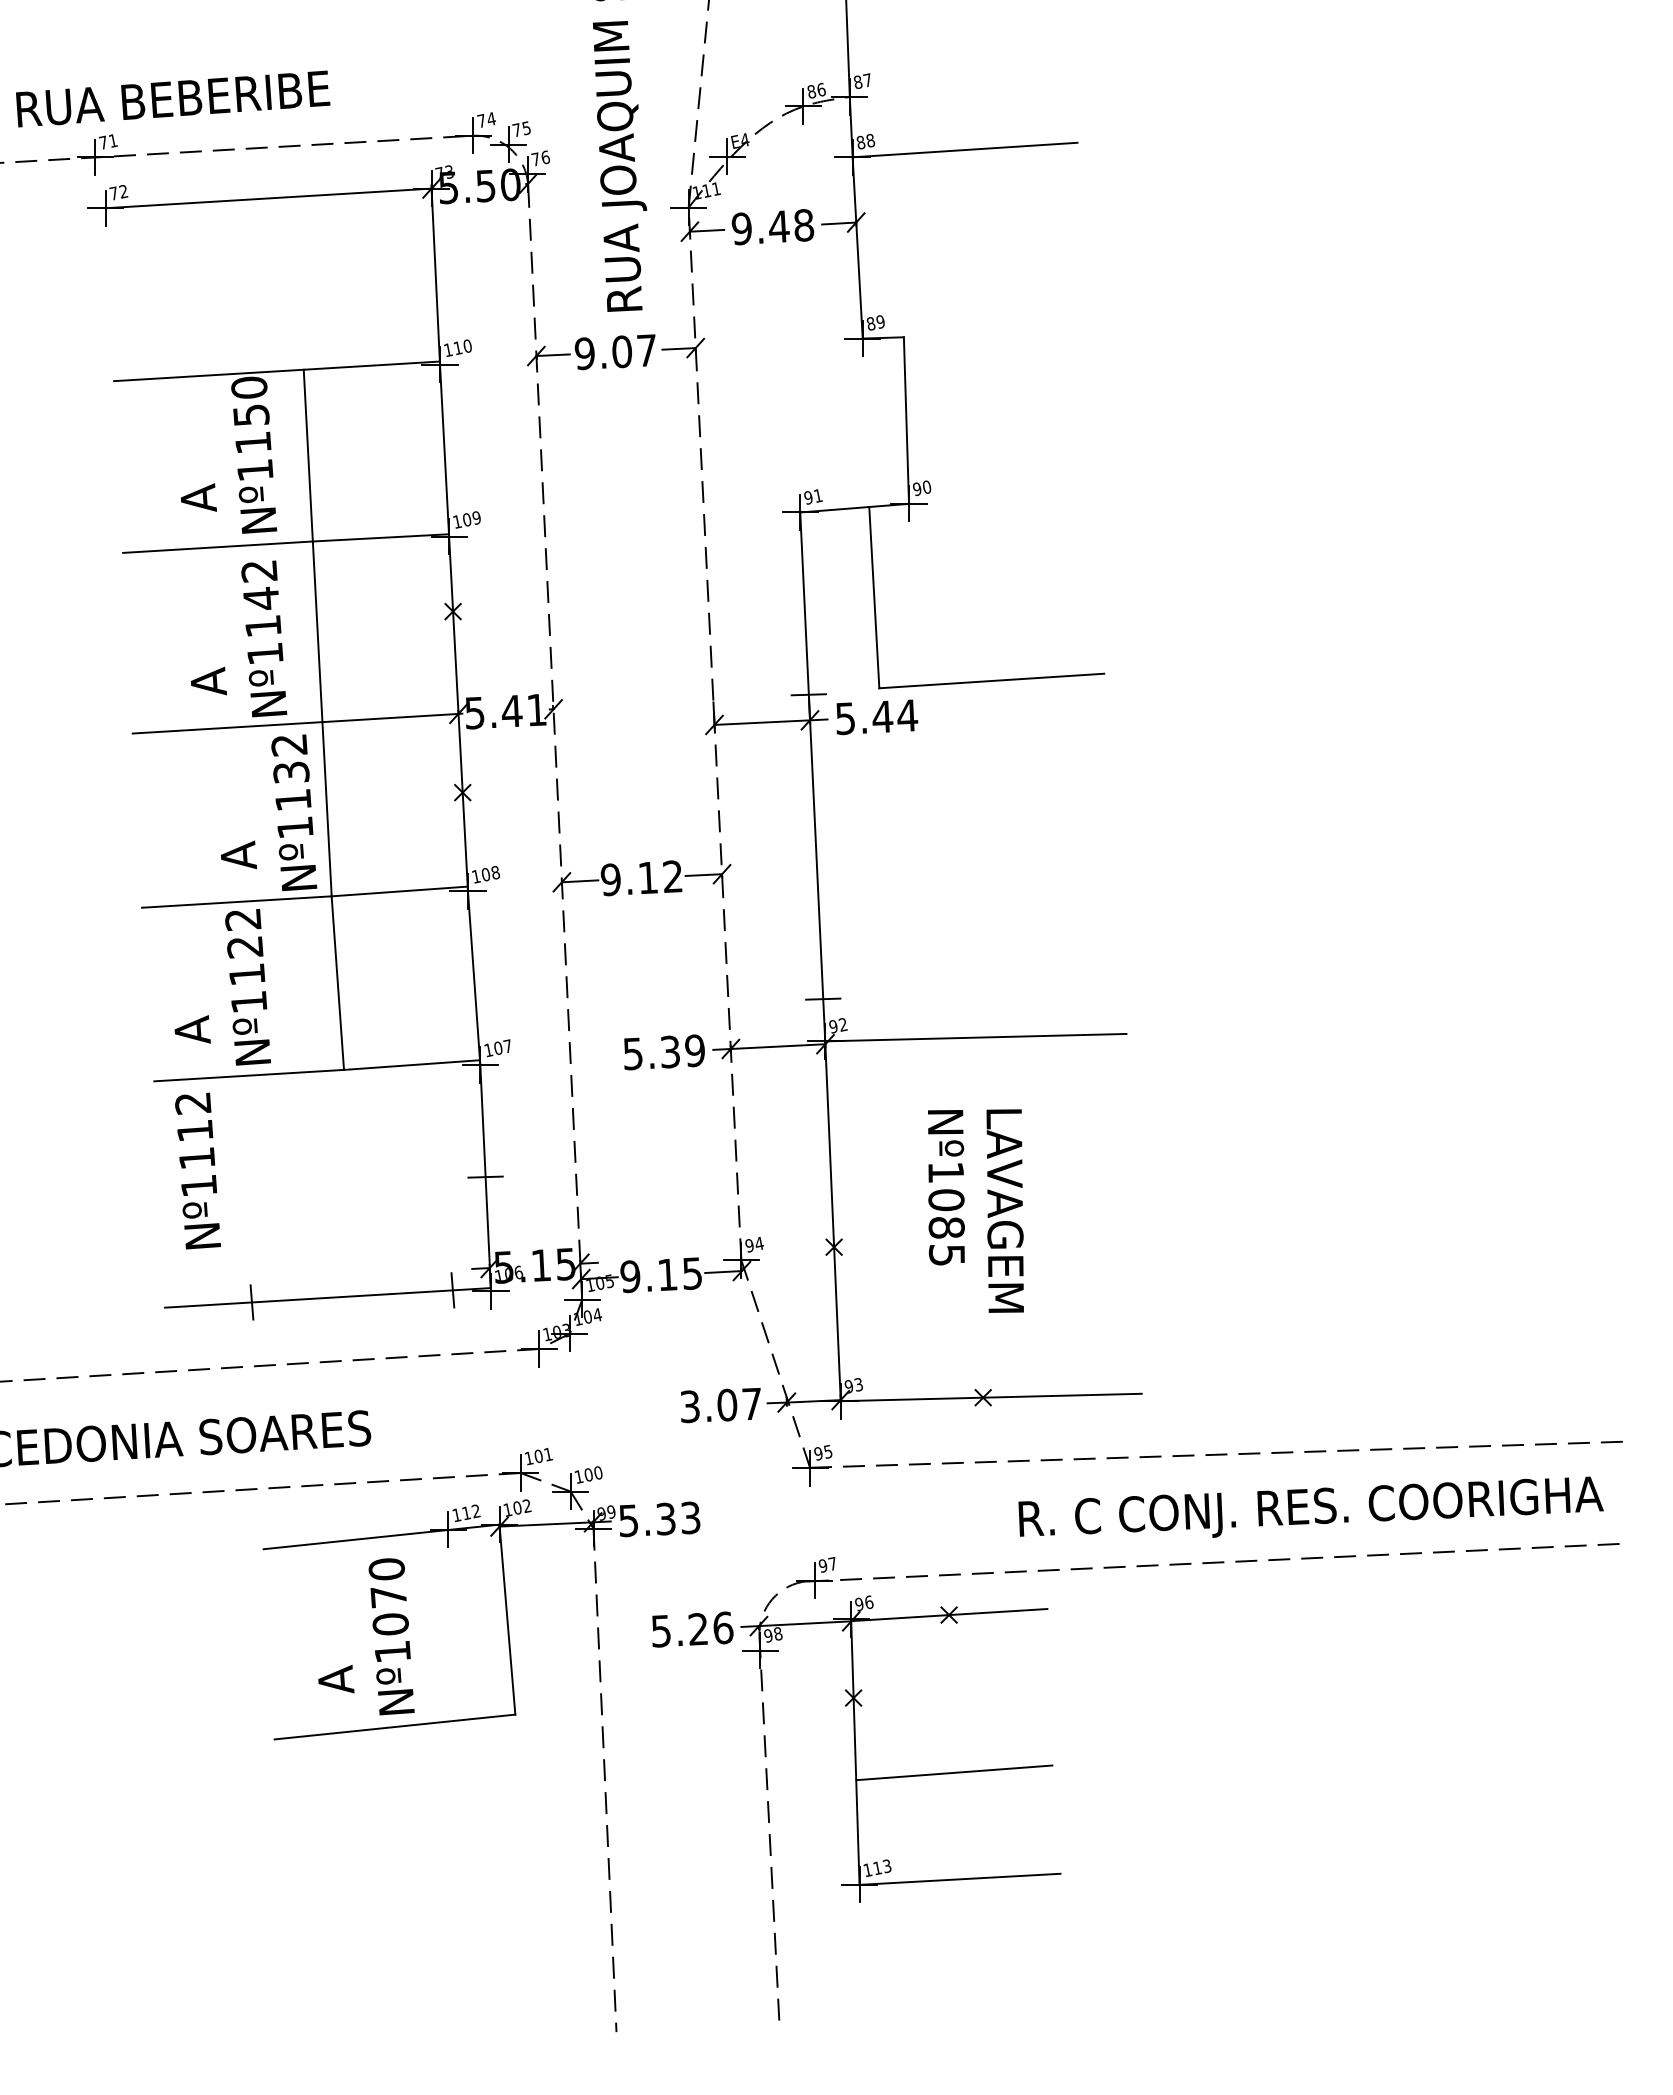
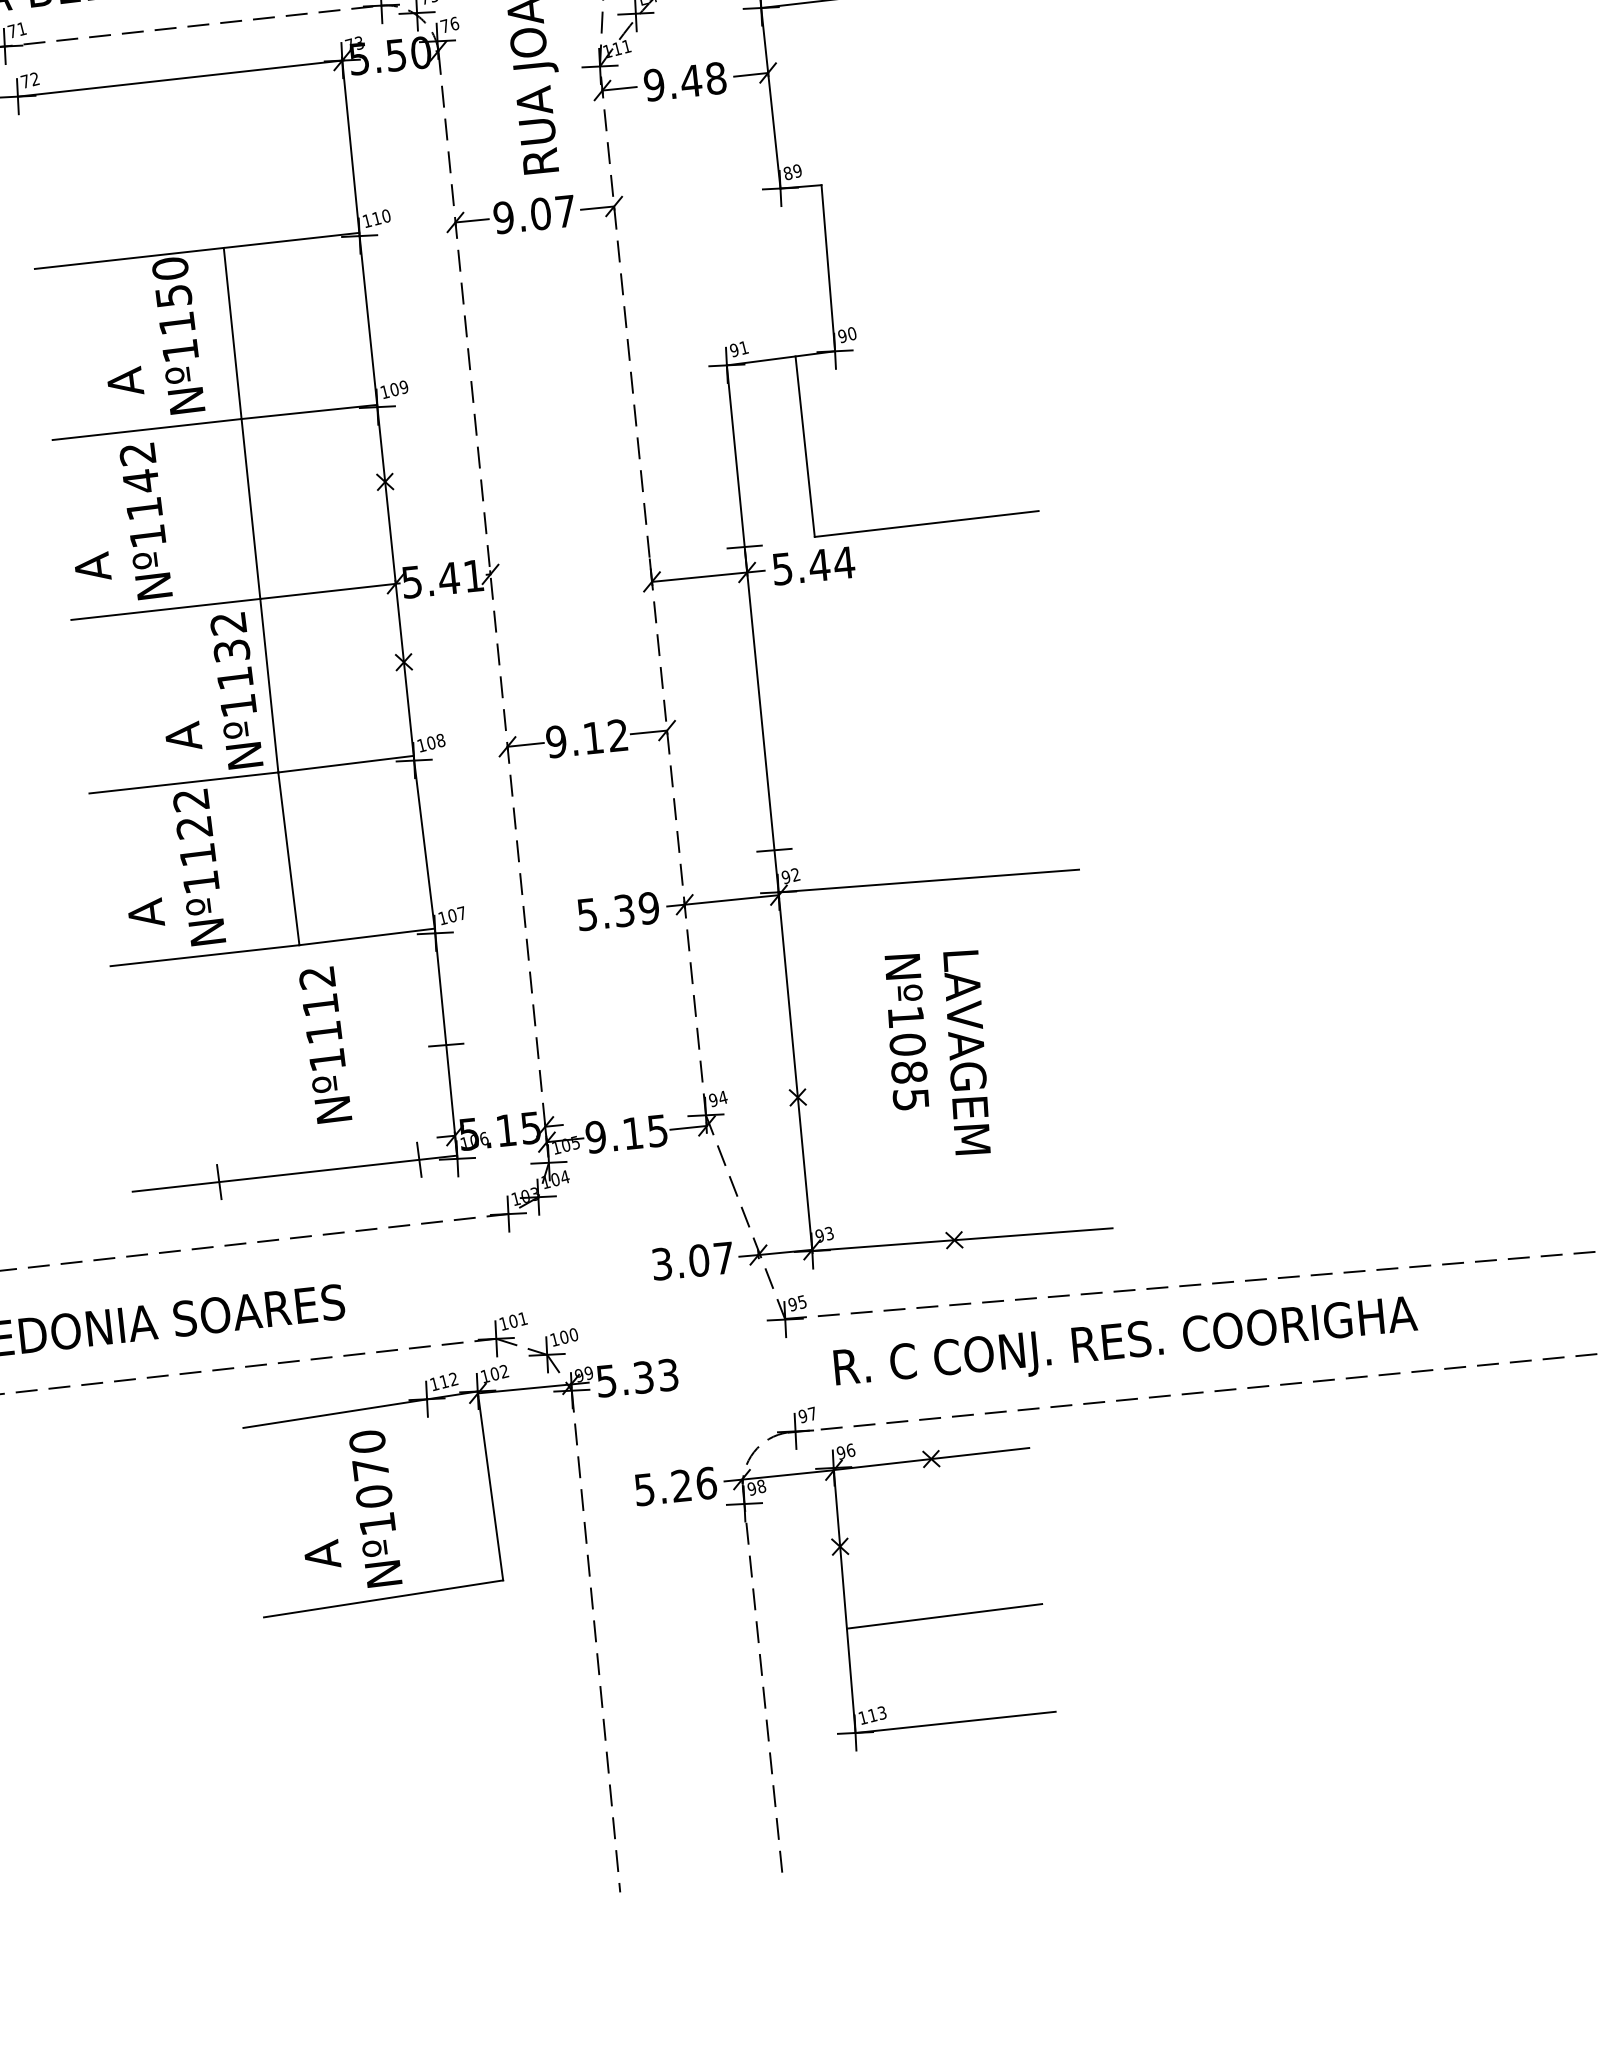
text: (239, 638) -> (121, 522), moved
text: (197, 1170) -> (324, 1044), moved
text: (1310, 1506) -> (1124, 1340), moved

